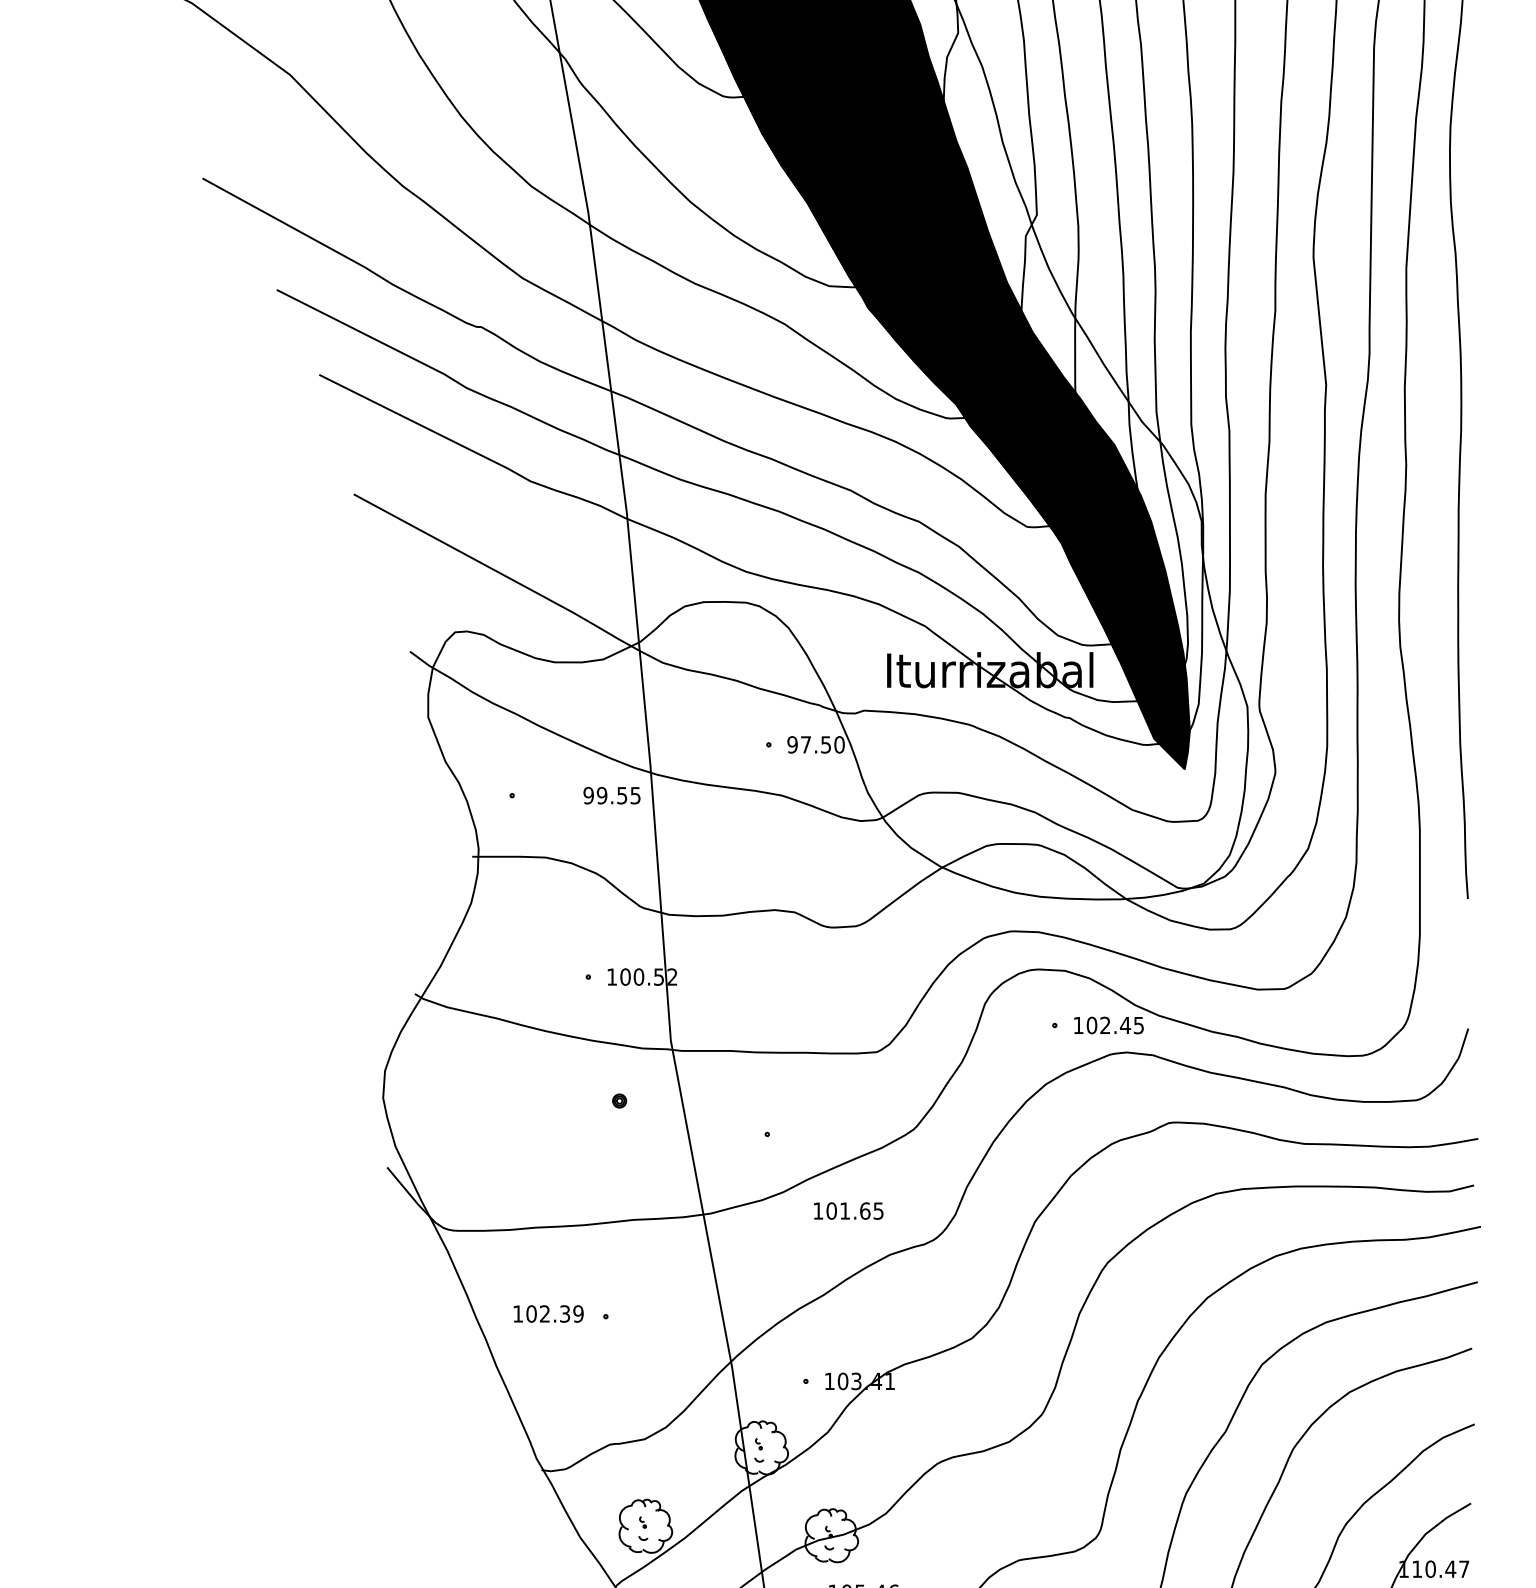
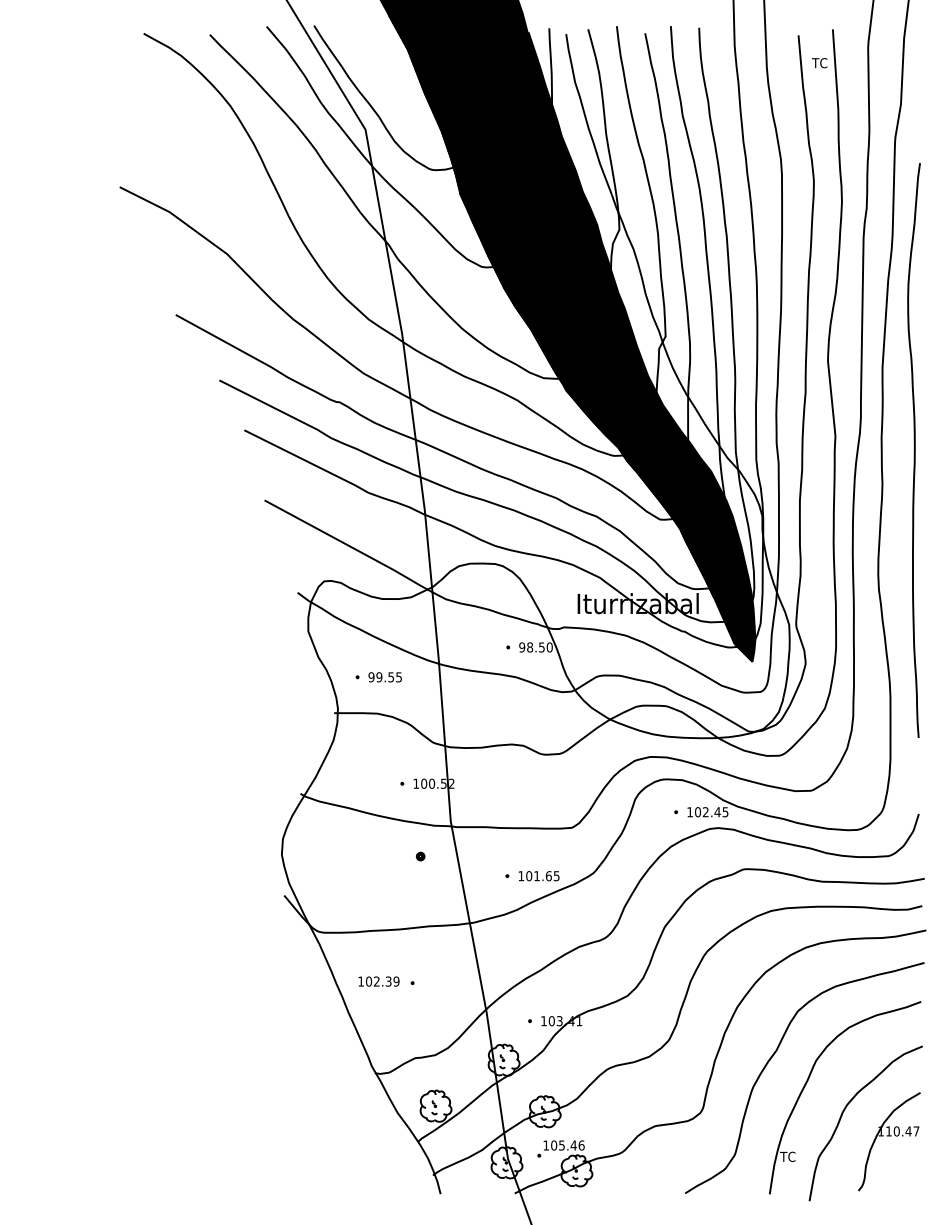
text: (806, 744) -> (530, 647), 97.50 -> 98.50
text: (610, 796) -> (384, 677), moved
text: (847, 1211) -> (538, 876), moved

